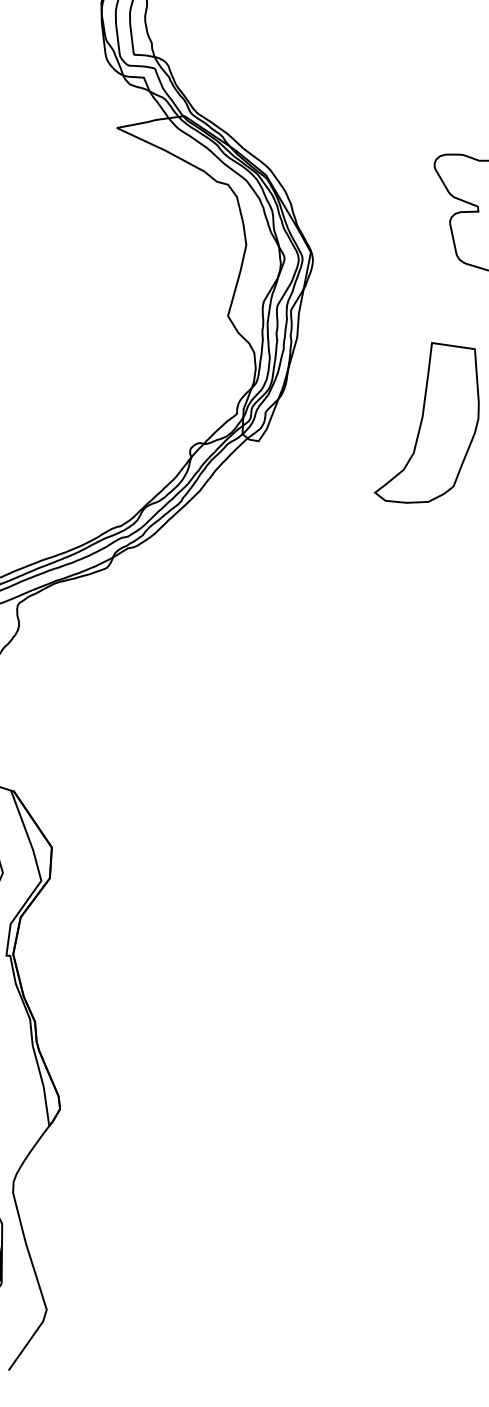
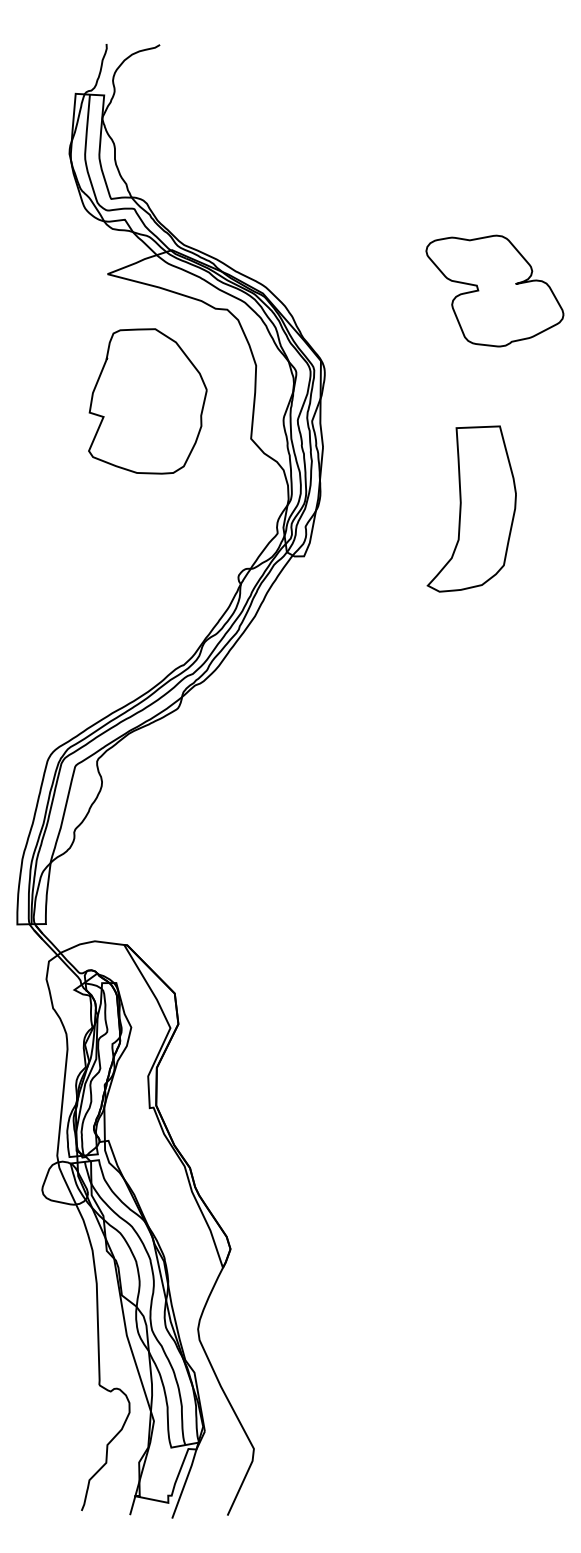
part: (132, 260) -> (147, 401), added

